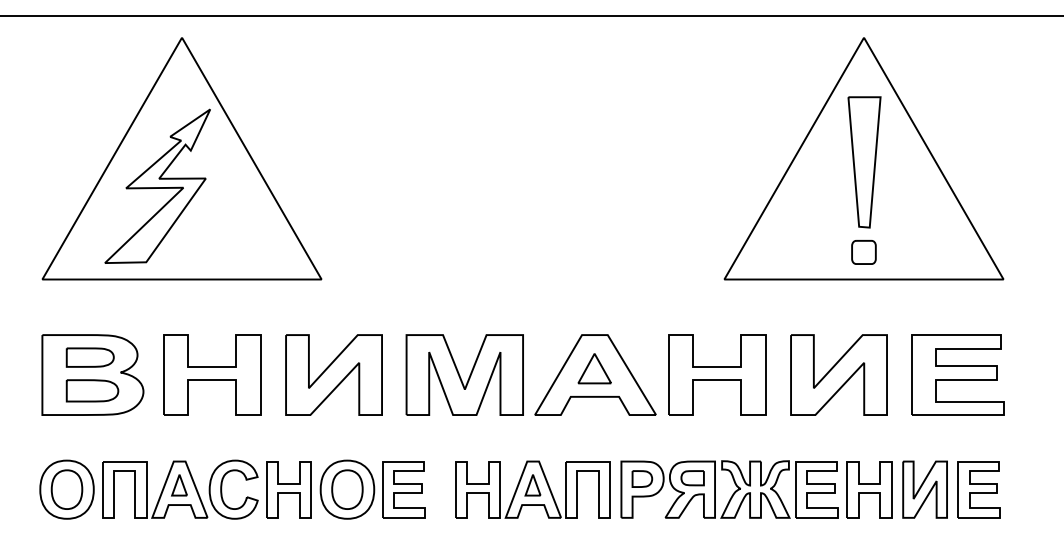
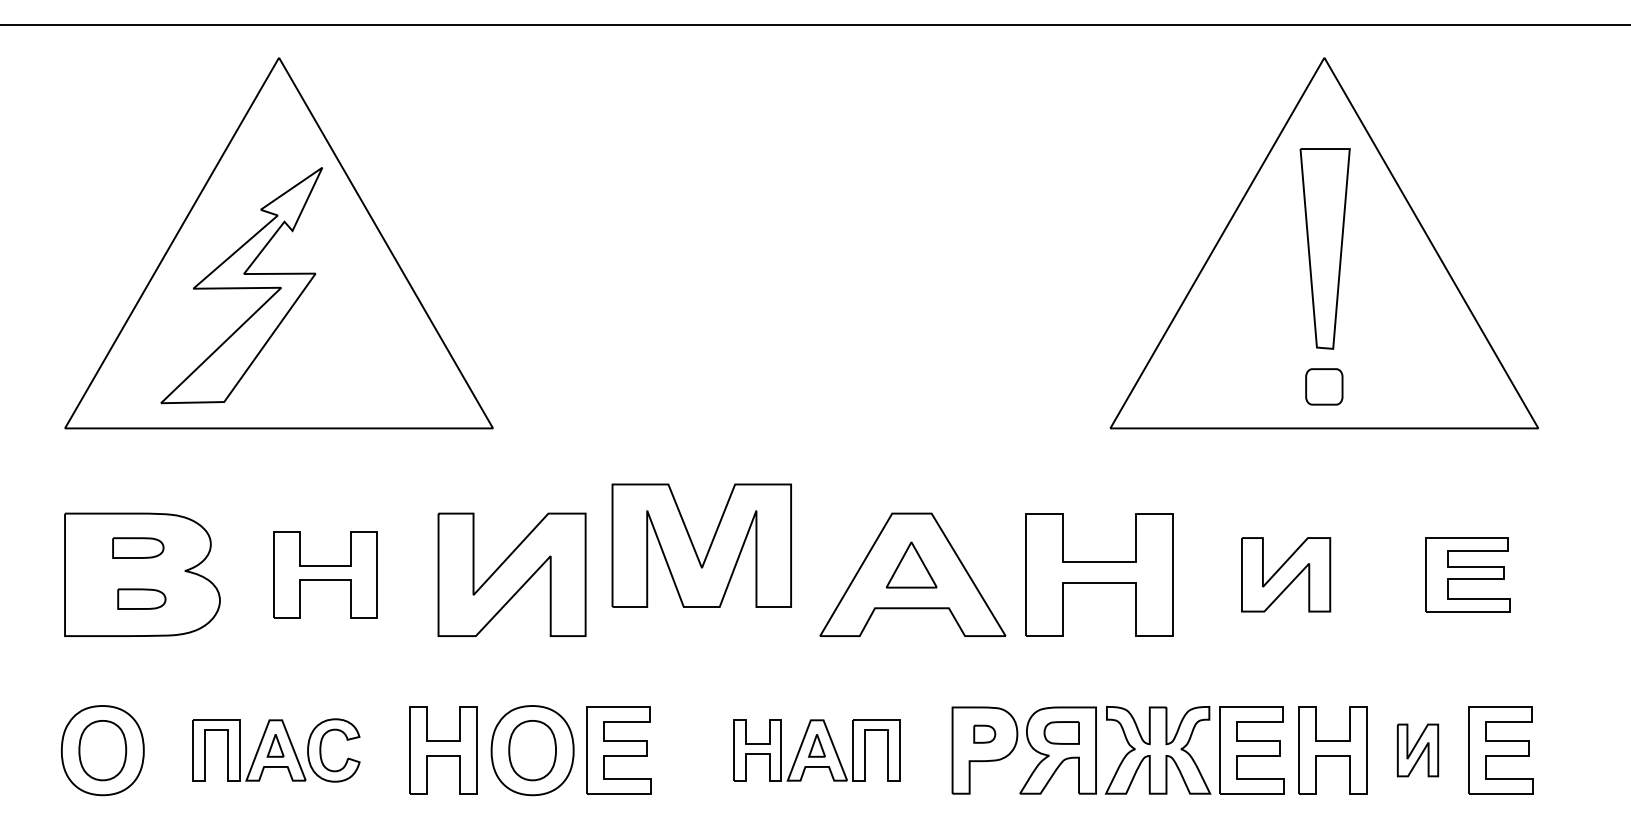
part: (89, 357) -> (137, 547), size x0.7
part: (212, 374) -> (325, 574), size x0.7
part: (464, 374) -> (701, 544), moved
part: (838, 374) -> (1285, 574), size x0.6
part: (957, 374) -> (1467, 574), size x0.6
part: (92, 390) -> (141, 598), size x0.6
part: (642, 478) -> (984, 733), size x0.7
part: (180, 489) -> (276, 750), size x0.7
part: (532, 489) -> (816, 750), size x0.7
part: (924, 489) -> (1417, 750), size x0.6

